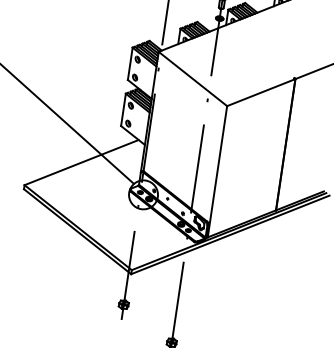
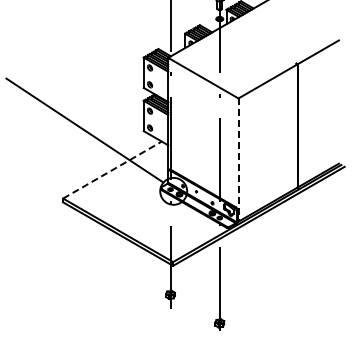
line: (81, 163) -> (112, 170), solid -> dashed
line: (217, 172) -> (238, 160), solid -> dashed

